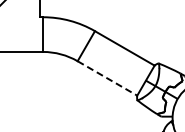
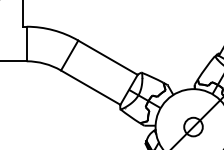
line: (108, 78) -> (91, 87), dashed -> solid

